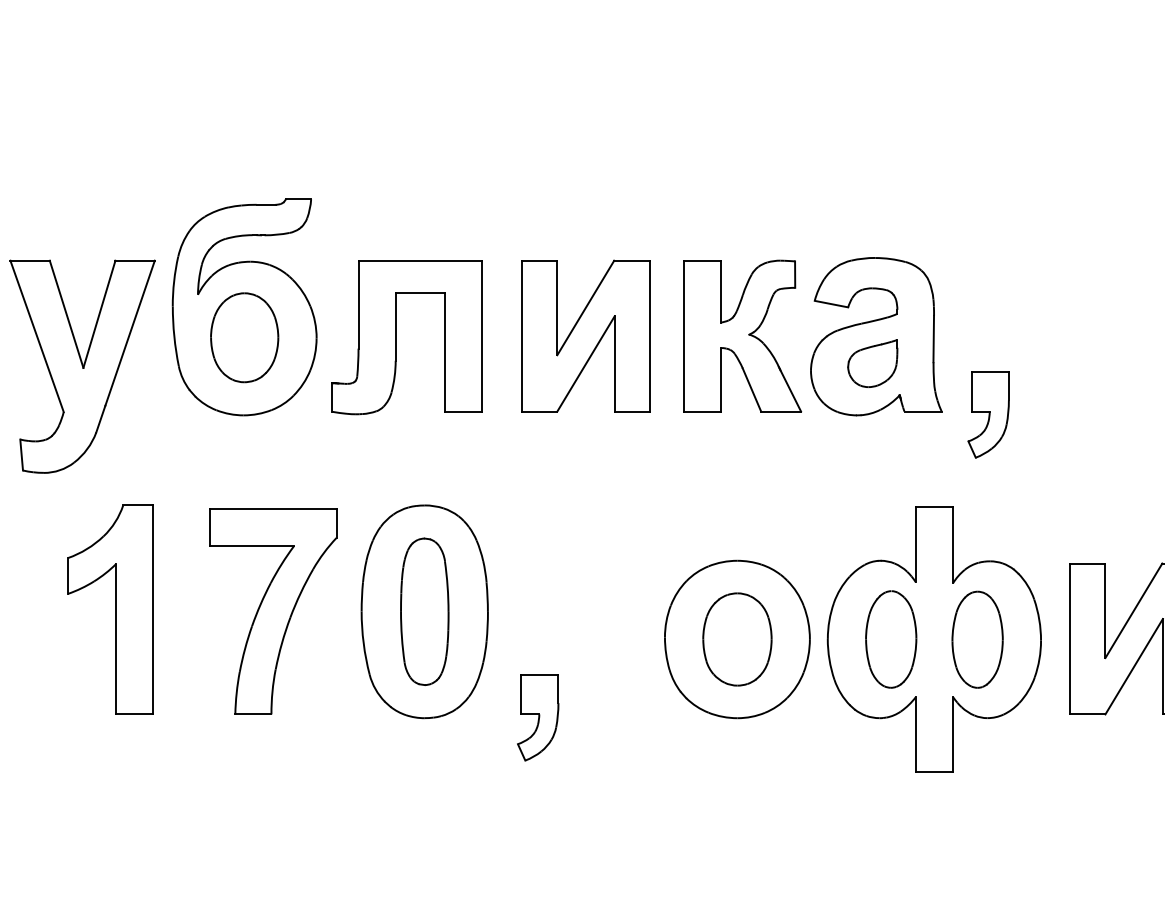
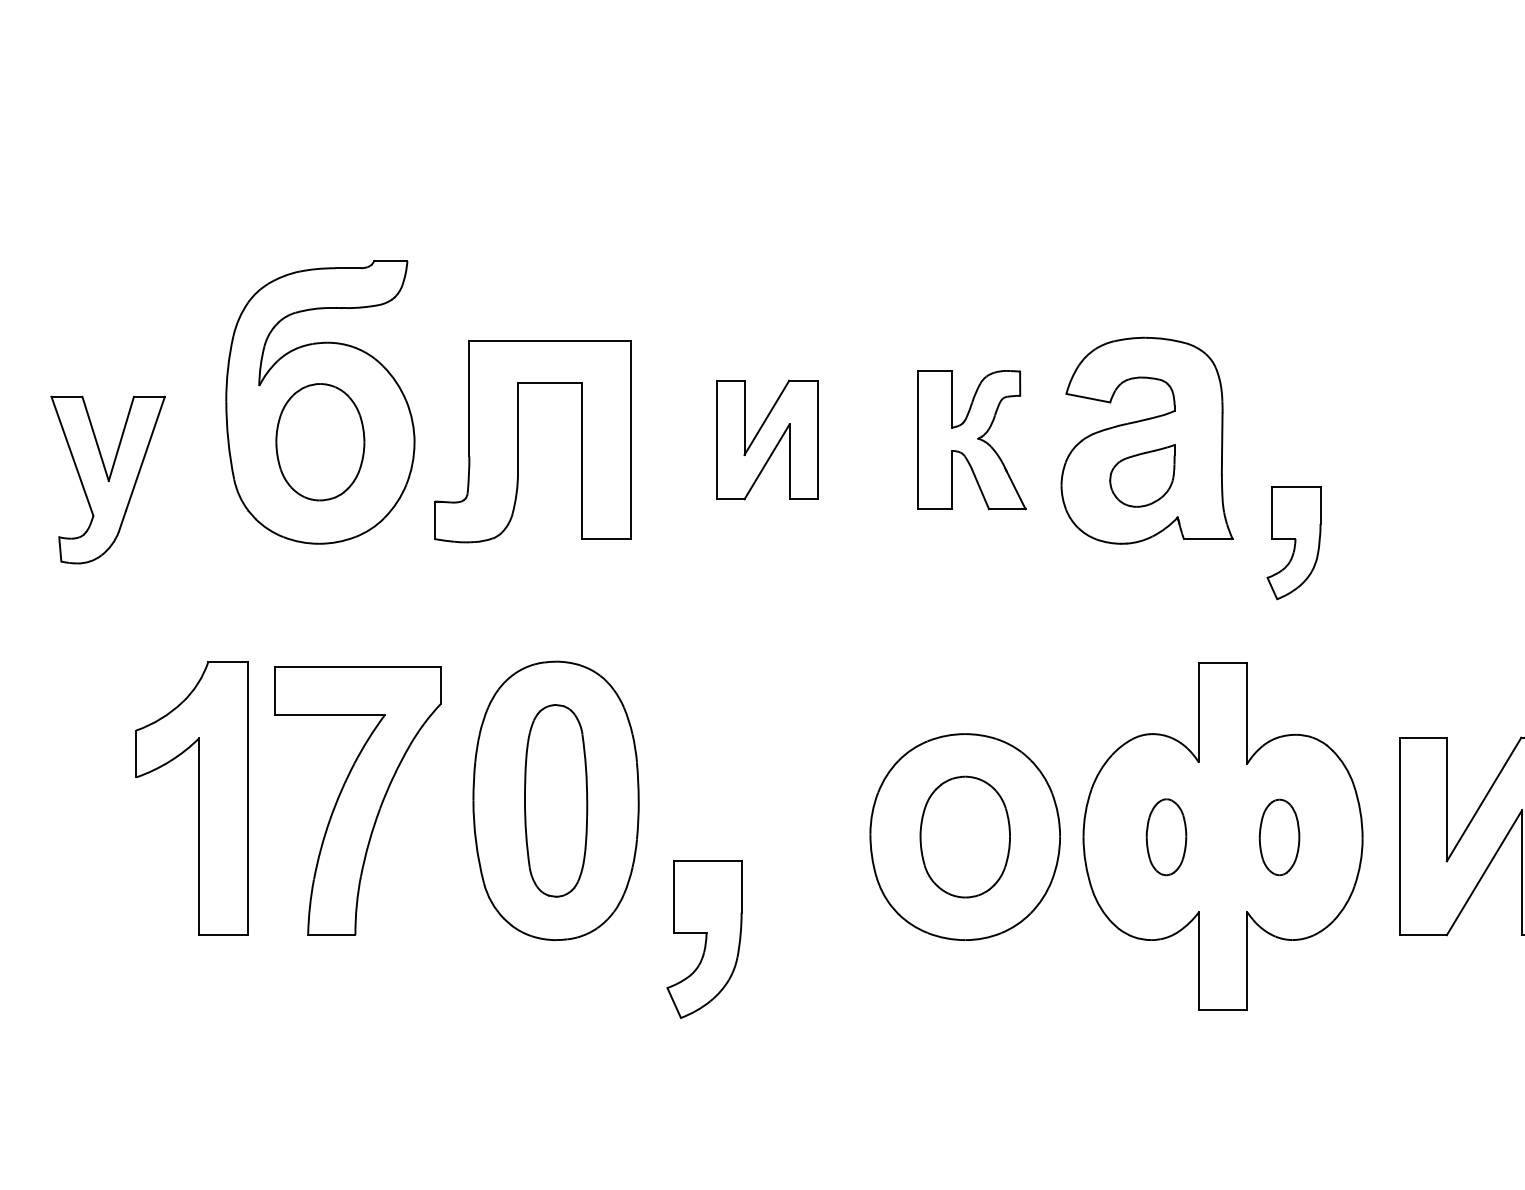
part: (585, 335) -> (766, 439), size x0.6
part: (742, 335) -> (971, 439), size x0.7
part: (82, 366) -> (107, 479), size x0.6
part: (115, 609) -> (198, 798), moved
part: (891, 639) -> (1166, 837), size x0.6
part: (977, 639) -> (1279, 837), size x0.6
part: (538, 717) -> (704, 939), size x1.4

